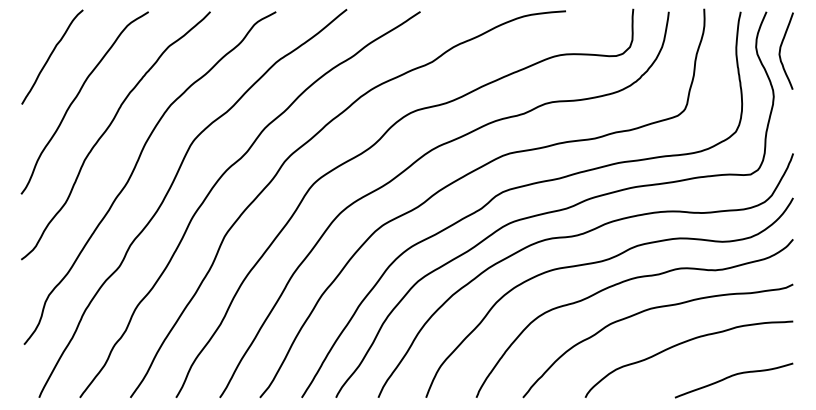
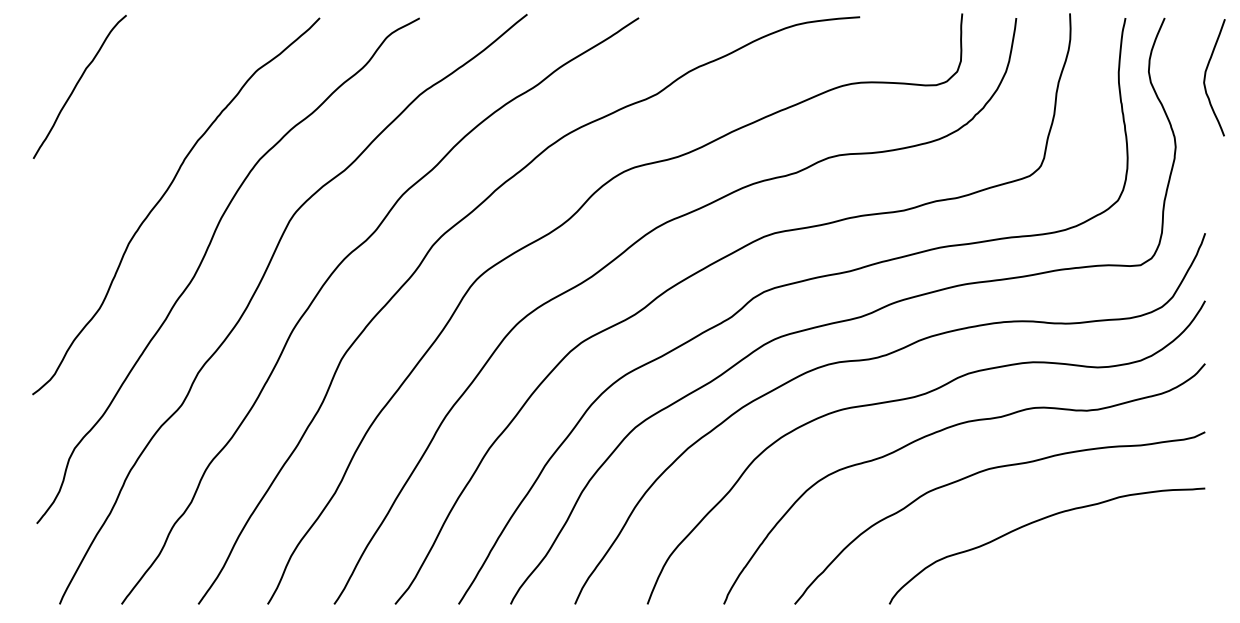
curve: (781, 48) -> (1207, 73), moved
curve: (77, 97) -> (117, 148), removed
curve: (733, 376) -> (1114, 572), removed

